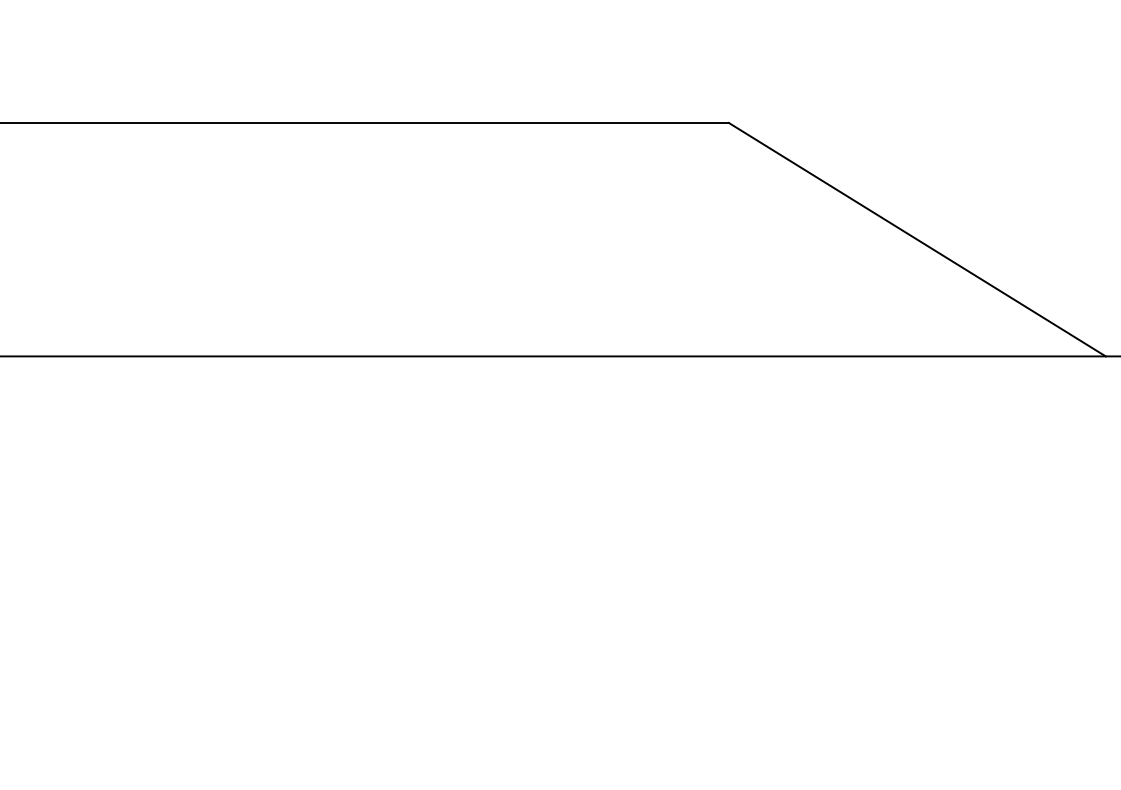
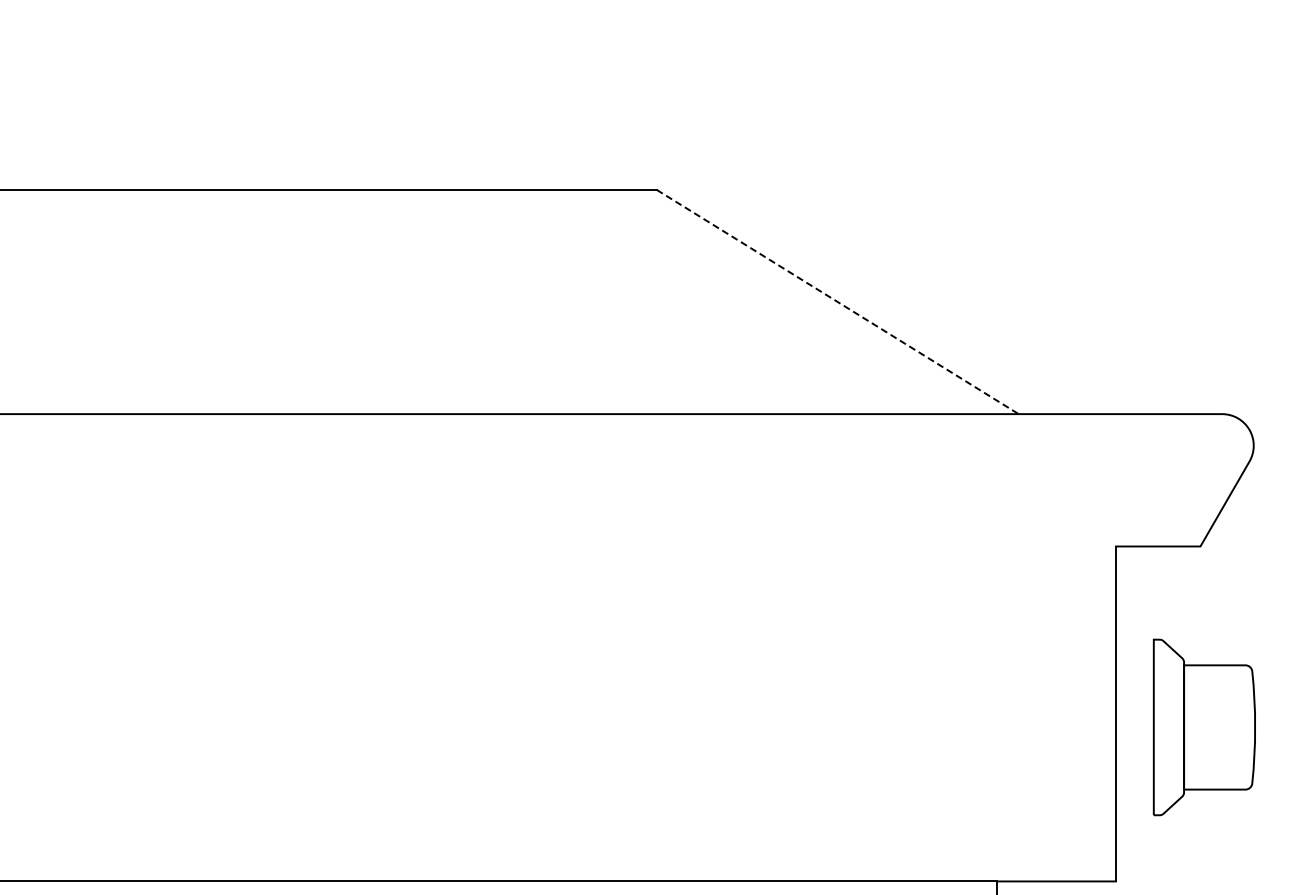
line: (917, 240) -> (837, 302), solid -> dashed

